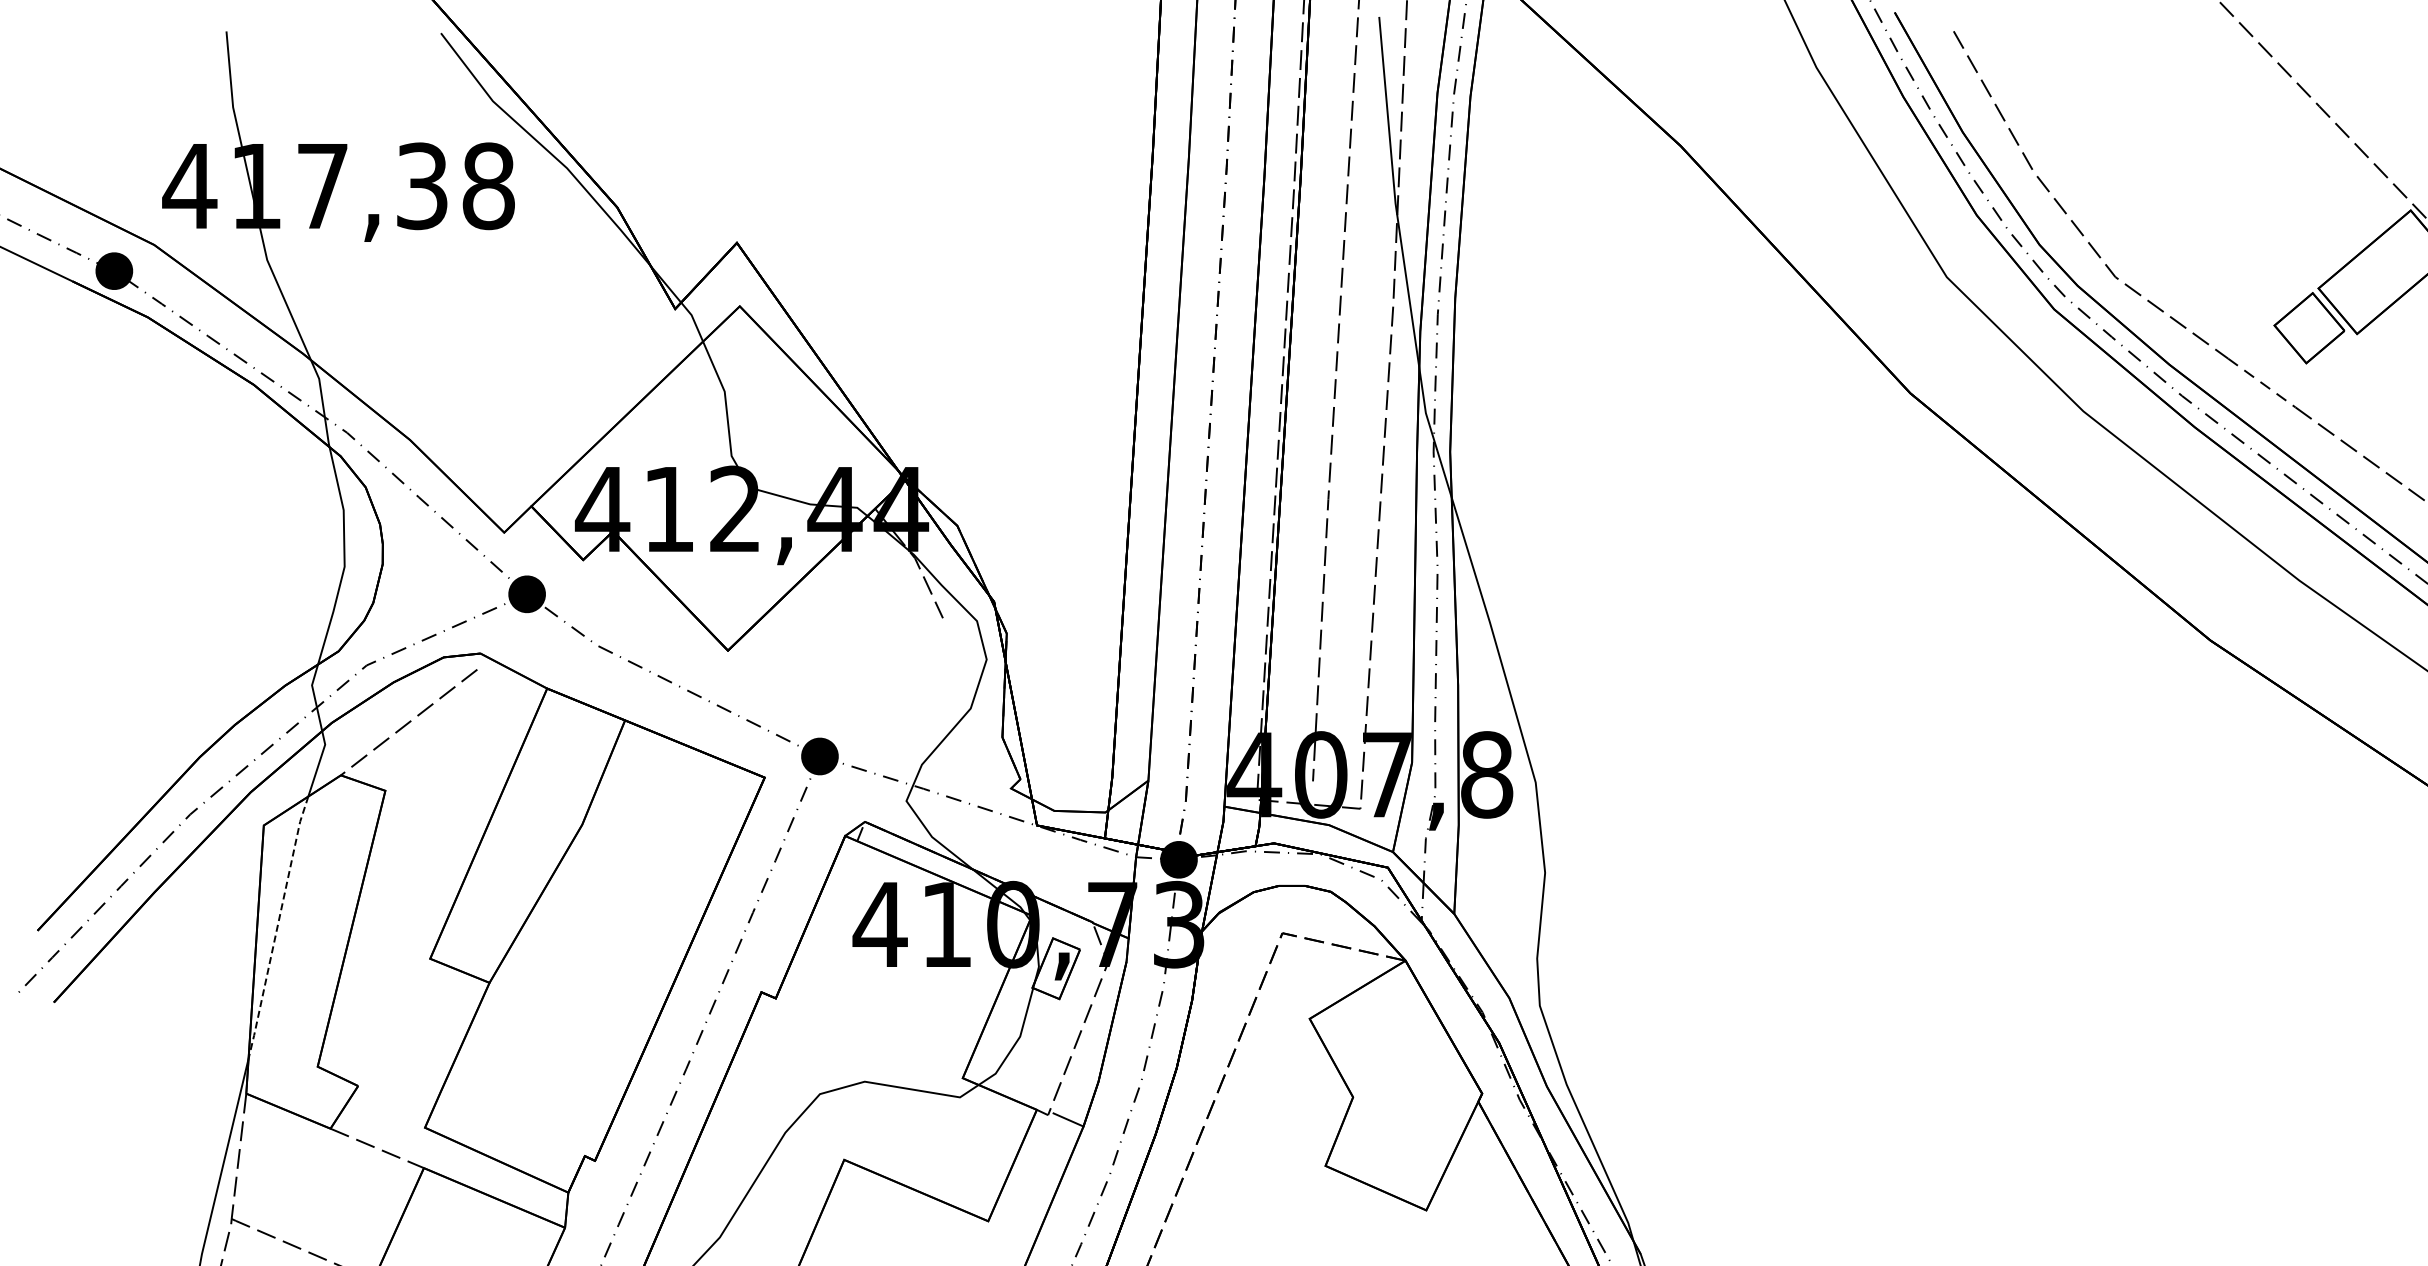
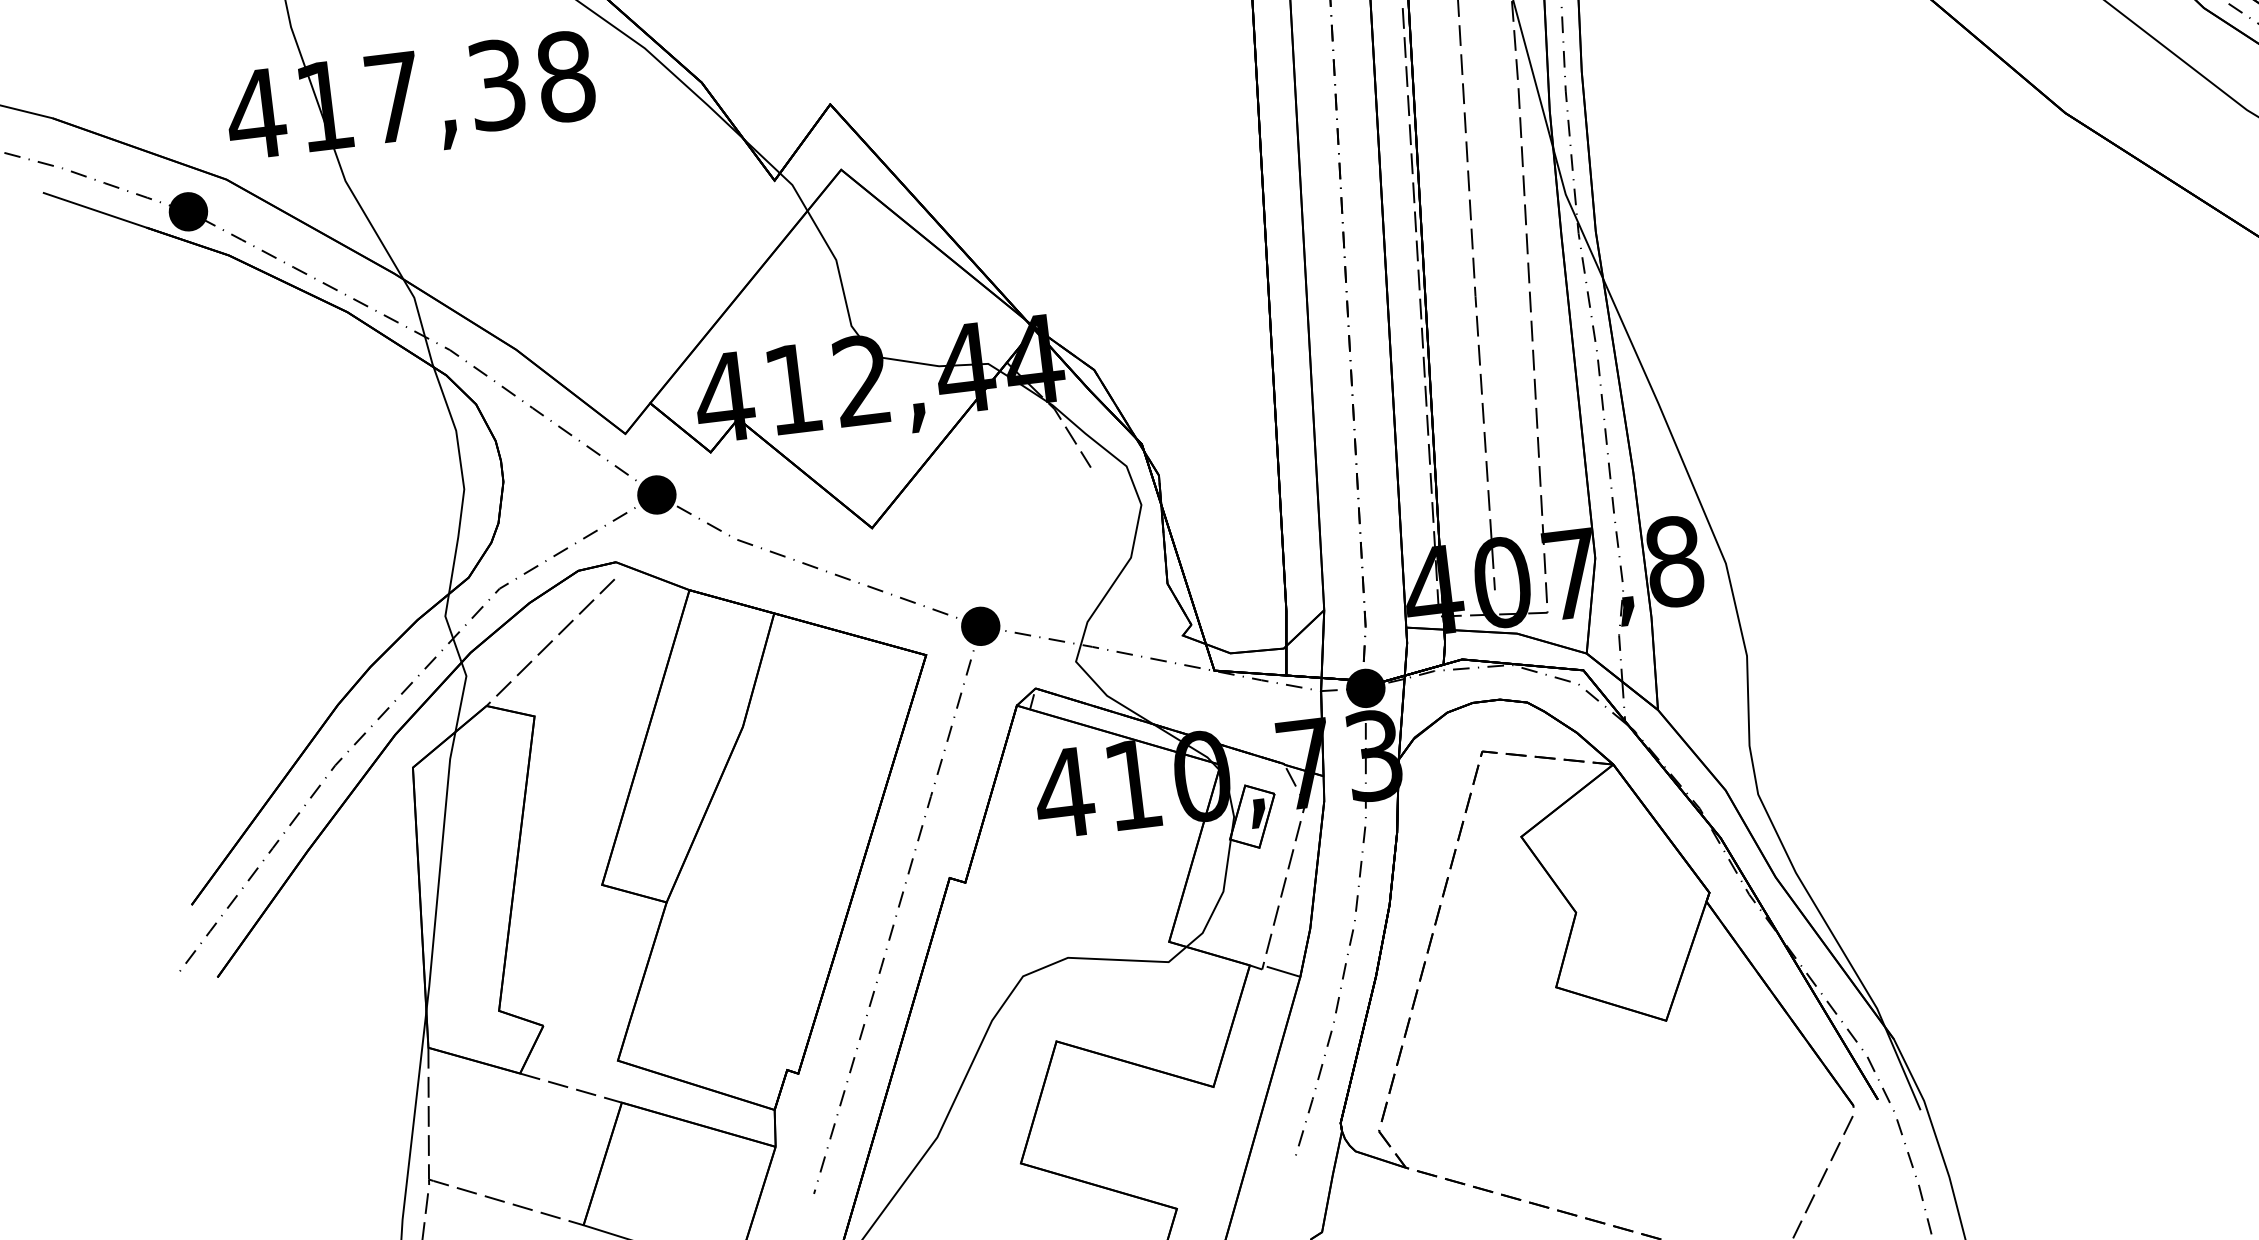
line: (277, 928) -> (440, 872), dashed -> solid

